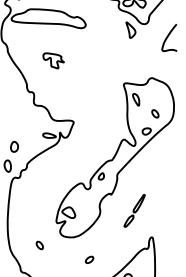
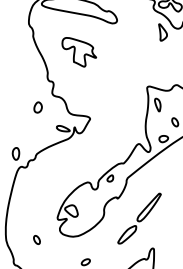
part: (53, 60) -> (78, 52), size x1.67
part: (14, 146) -> (38, 107), moved
part: (134, 210) -> (139, 218), size x1.67

